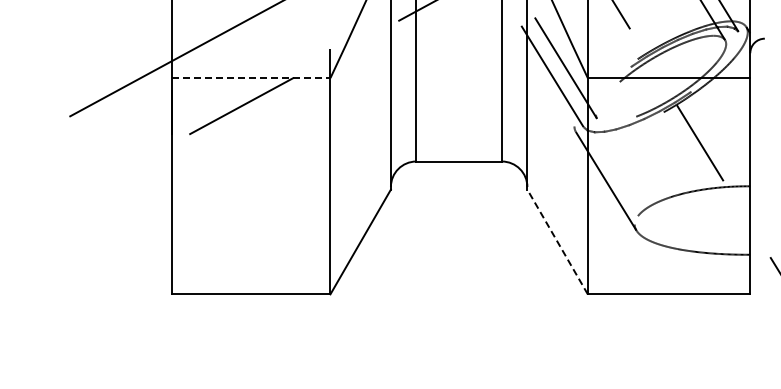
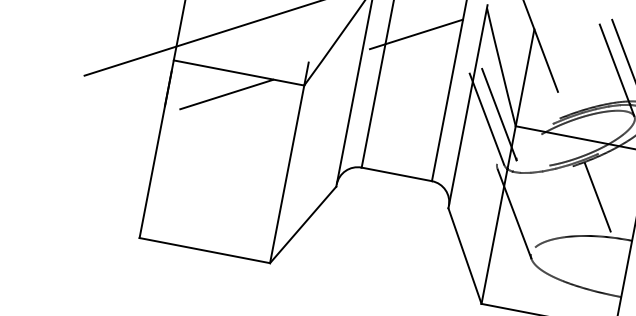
line: (251, 78) -> (239, 73), dashed -> solid
line: (557, 241) -> (464, 255), dashed -> solid

